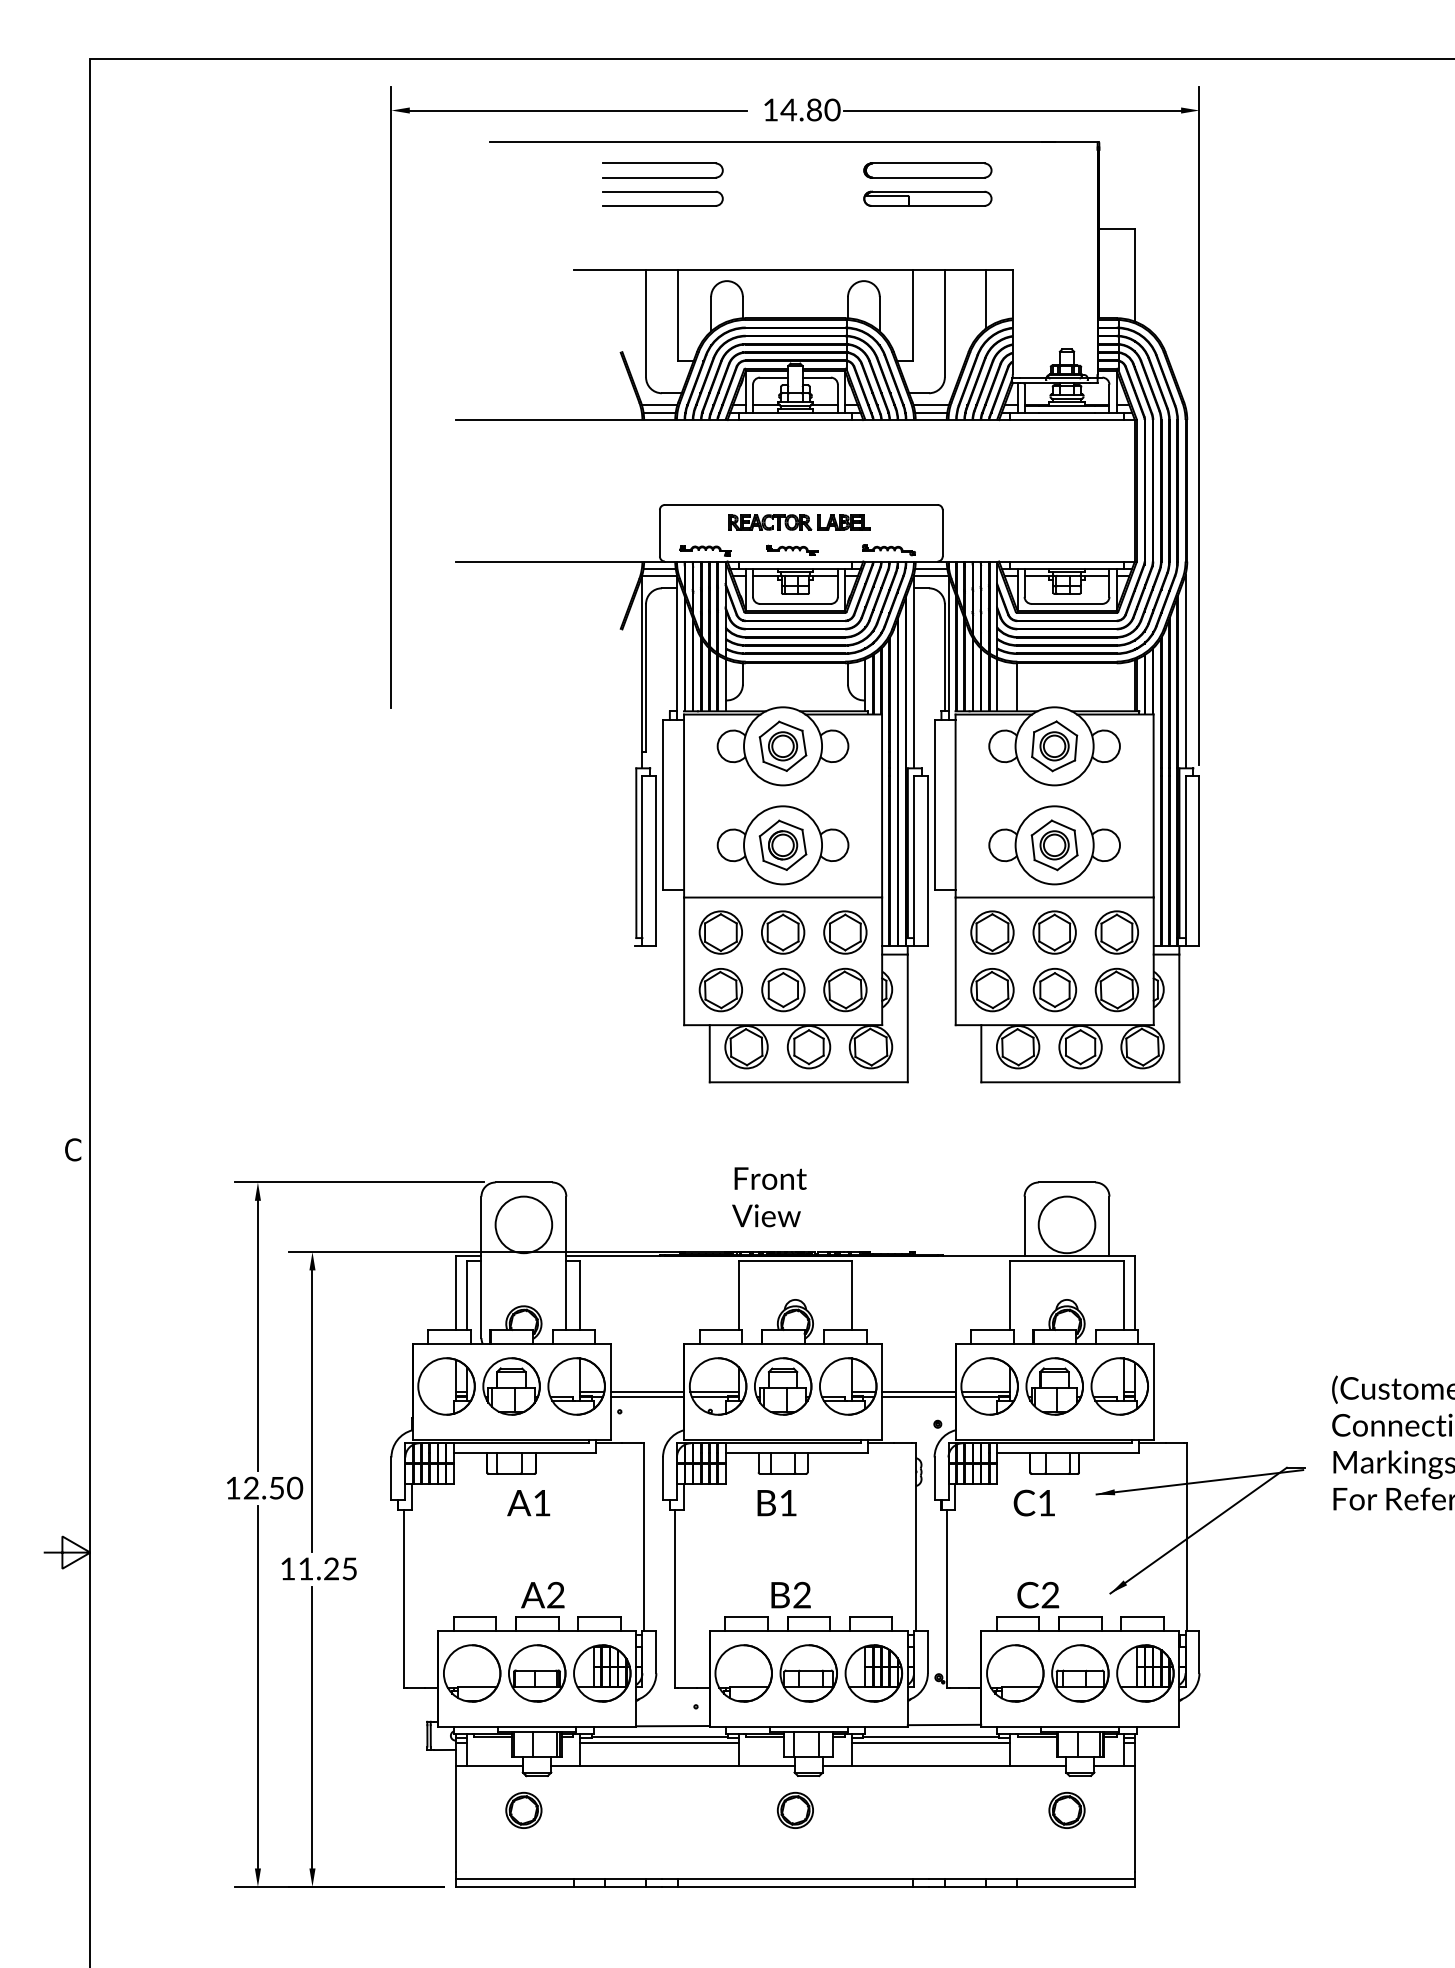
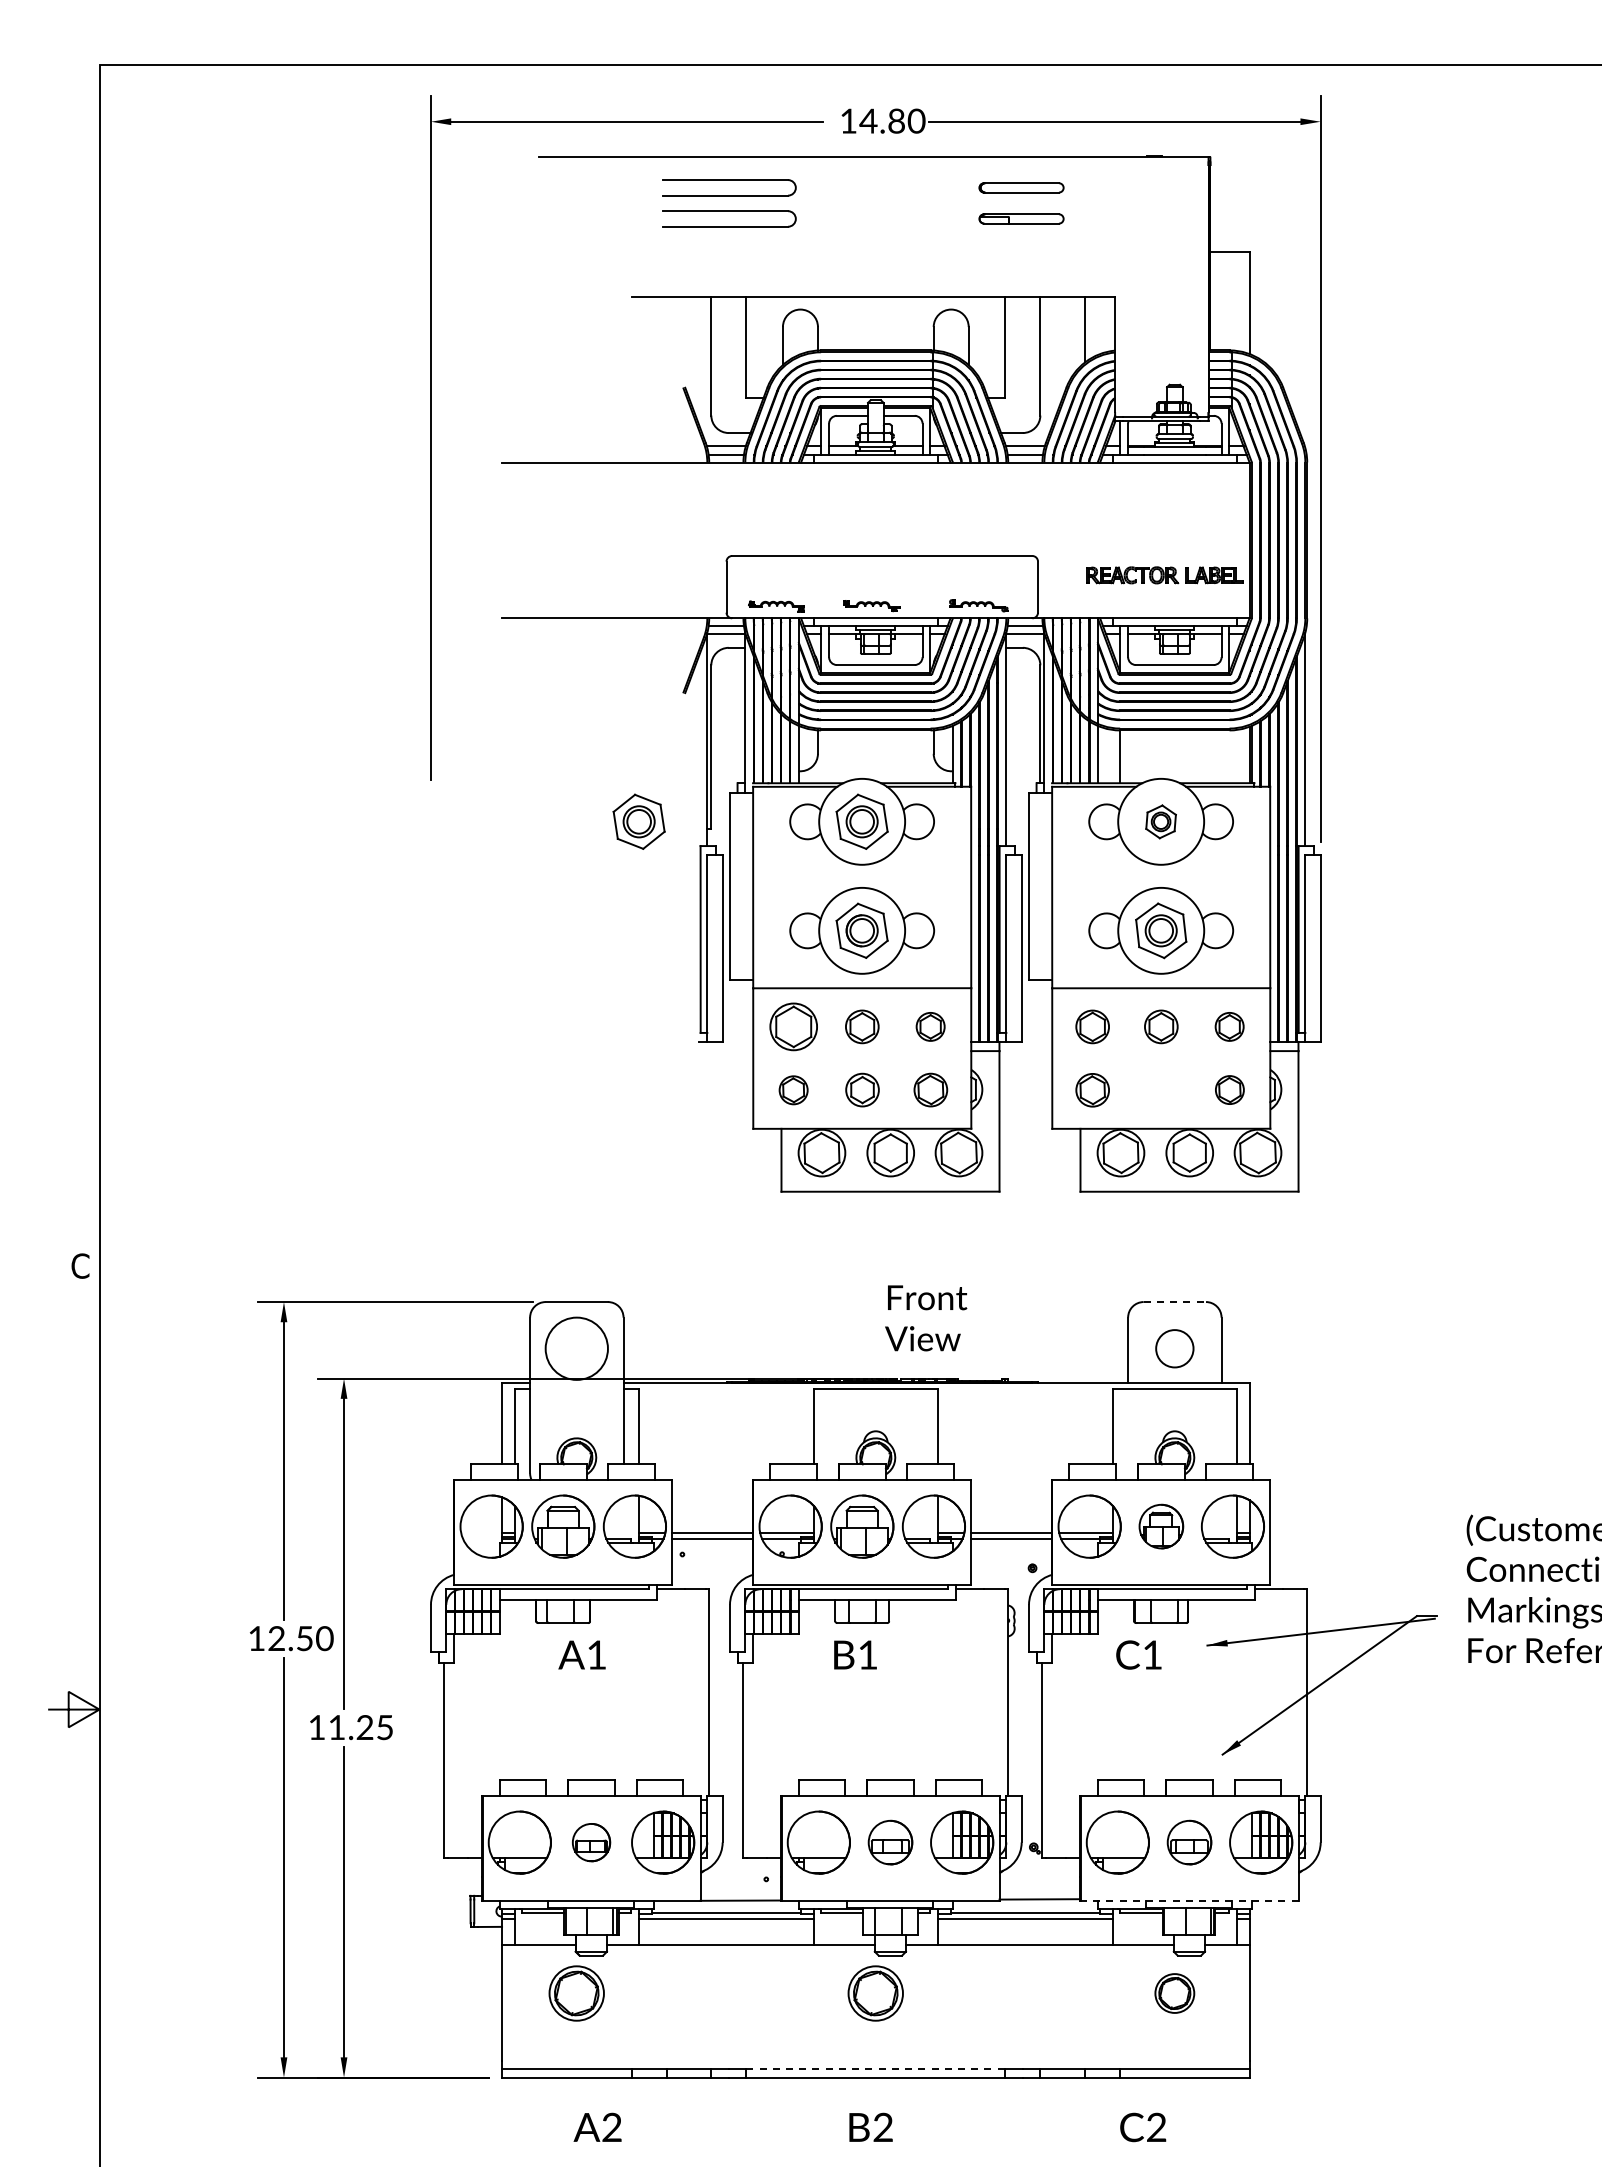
part: (927, 170) -> (1021, 187), size x0.6
part: (927, 198) -> (1021, 218), size x0.6
part: (798, 522) -> (1164, 575), moved
part: (579, 746) -> (638, 821), added
part: (1053, 746) -> (1160, 821), size x0.6
part: (783, 932) -> (862, 1026), size x0.7
part: (845, 932) -> (930, 1026), size x0.6
part: (992, 932) -> (1092, 1026), size x0.7
part: (1054, 932) -> (1161, 1026), size x0.7
part: (1116, 932) -> (1229, 1026), size x0.6
part: (783, 989) -> (862, 1089), size x0.7
part: (845, 989) -> (930, 1089), size x0.7
part: (1054, 989) -> (1161, 1089), removed
part: (1116, 989) -> (1229, 1089), size x0.6
part: (720, 990) -> (793, 1090), size x0.6
part: (992, 990) -> (1092, 1090), size x0.7
line: (1067, 1182) -> (1175, 1302), solid -> dashed
text: (769, 1197) -> (926, 1318), moved
circle: (1066, 1224) -> (1174, 1348), size x0.6
part: (1054, 1386) -> (1161, 1526), size x0.7
text: (789, 1595) -> (869, 2127), moved
part: (537, 1673) -> (591, 1842), size x0.6
part: (808, 1673) -> (890, 1842), size x0.7
part: (1080, 1673) -> (1189, 1842), size x0.7
line: (1080, 1726) -> (1189, 1901), solid -> dashed
part: (523, 1810) -> (576, 1993), size x1.4
part: (795, 1810) -> (875, 1993), size x1.4
line: (795, 1879) -> (875, 2069), solid -> dashed

